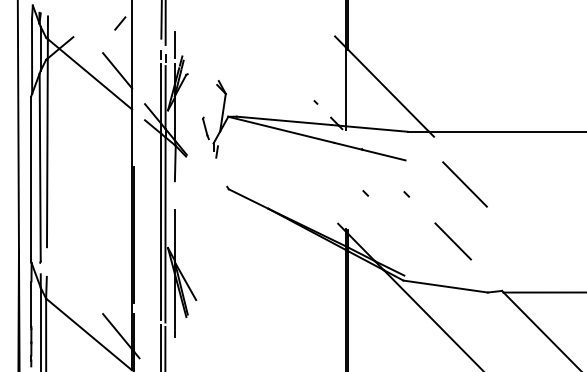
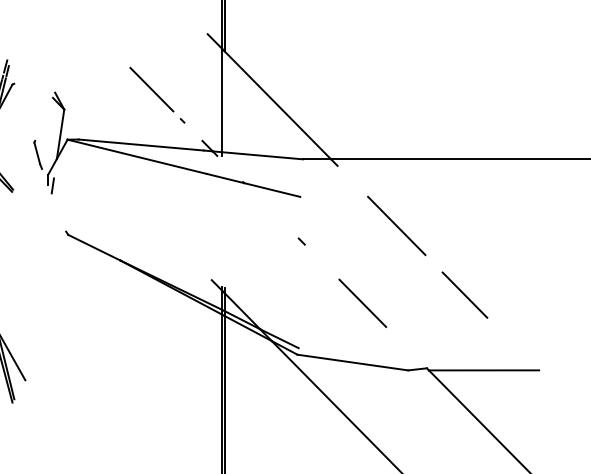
line: (292, 78) -> (151, 89), added
line: (464, 184) -> (396, 225), moved
line: (365, 193) -> (247, 240), removed
line: (531, 235) -> (465, 295), added

